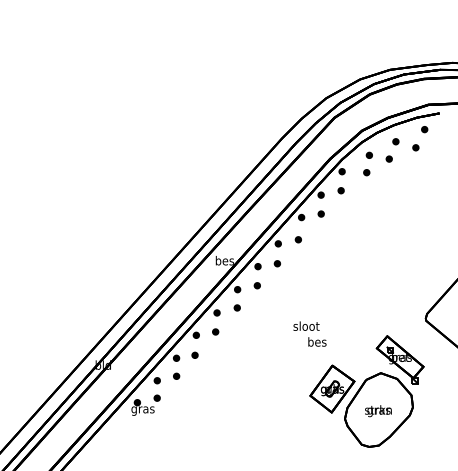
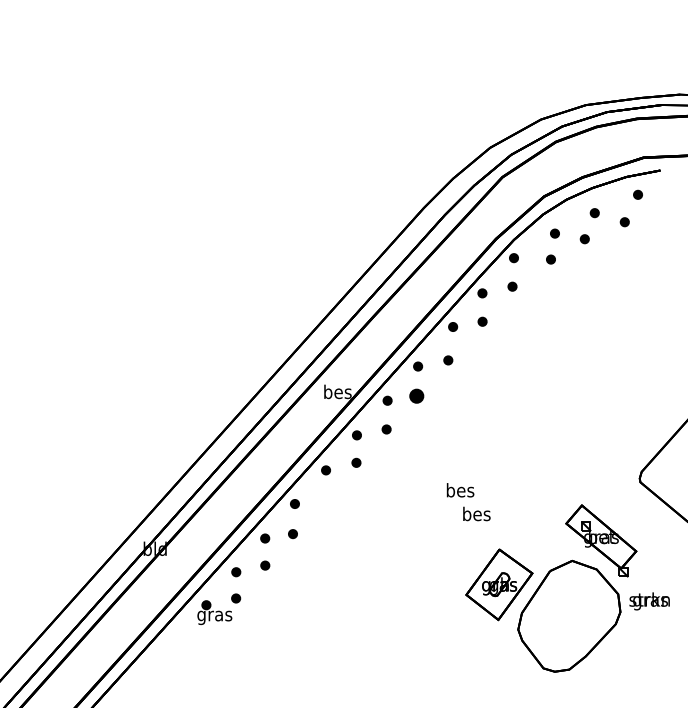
part: (277, 263) -> (416, 396), size x1.6
text: (306, 325) -> (460, 489), sloot -> bes
part: (215, 331) -> (323, 498), removed
text: (378, 411) -> (649, 601), moved

